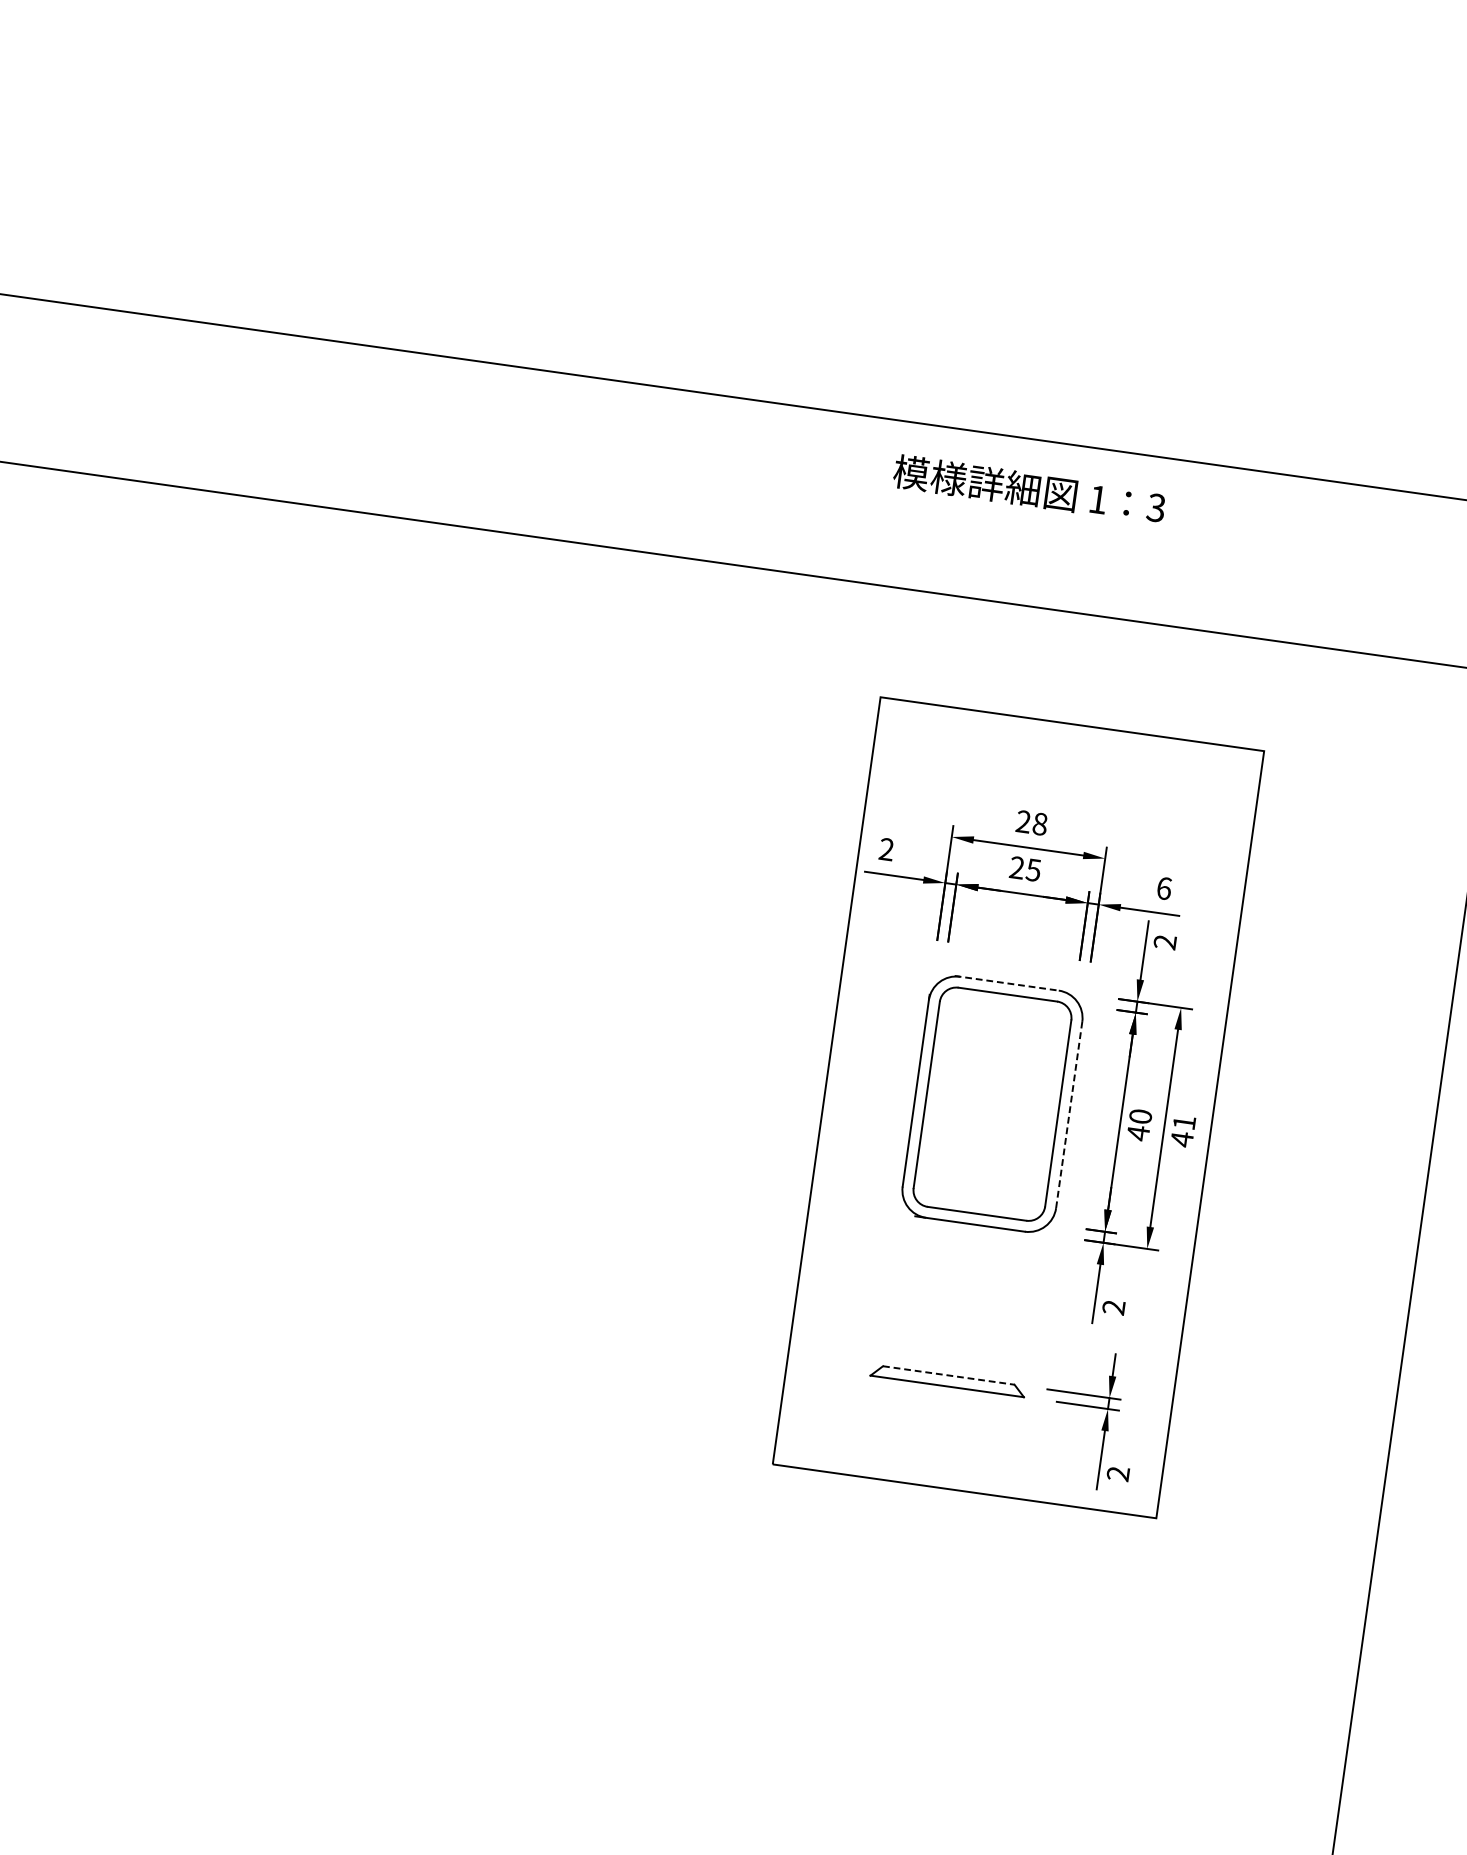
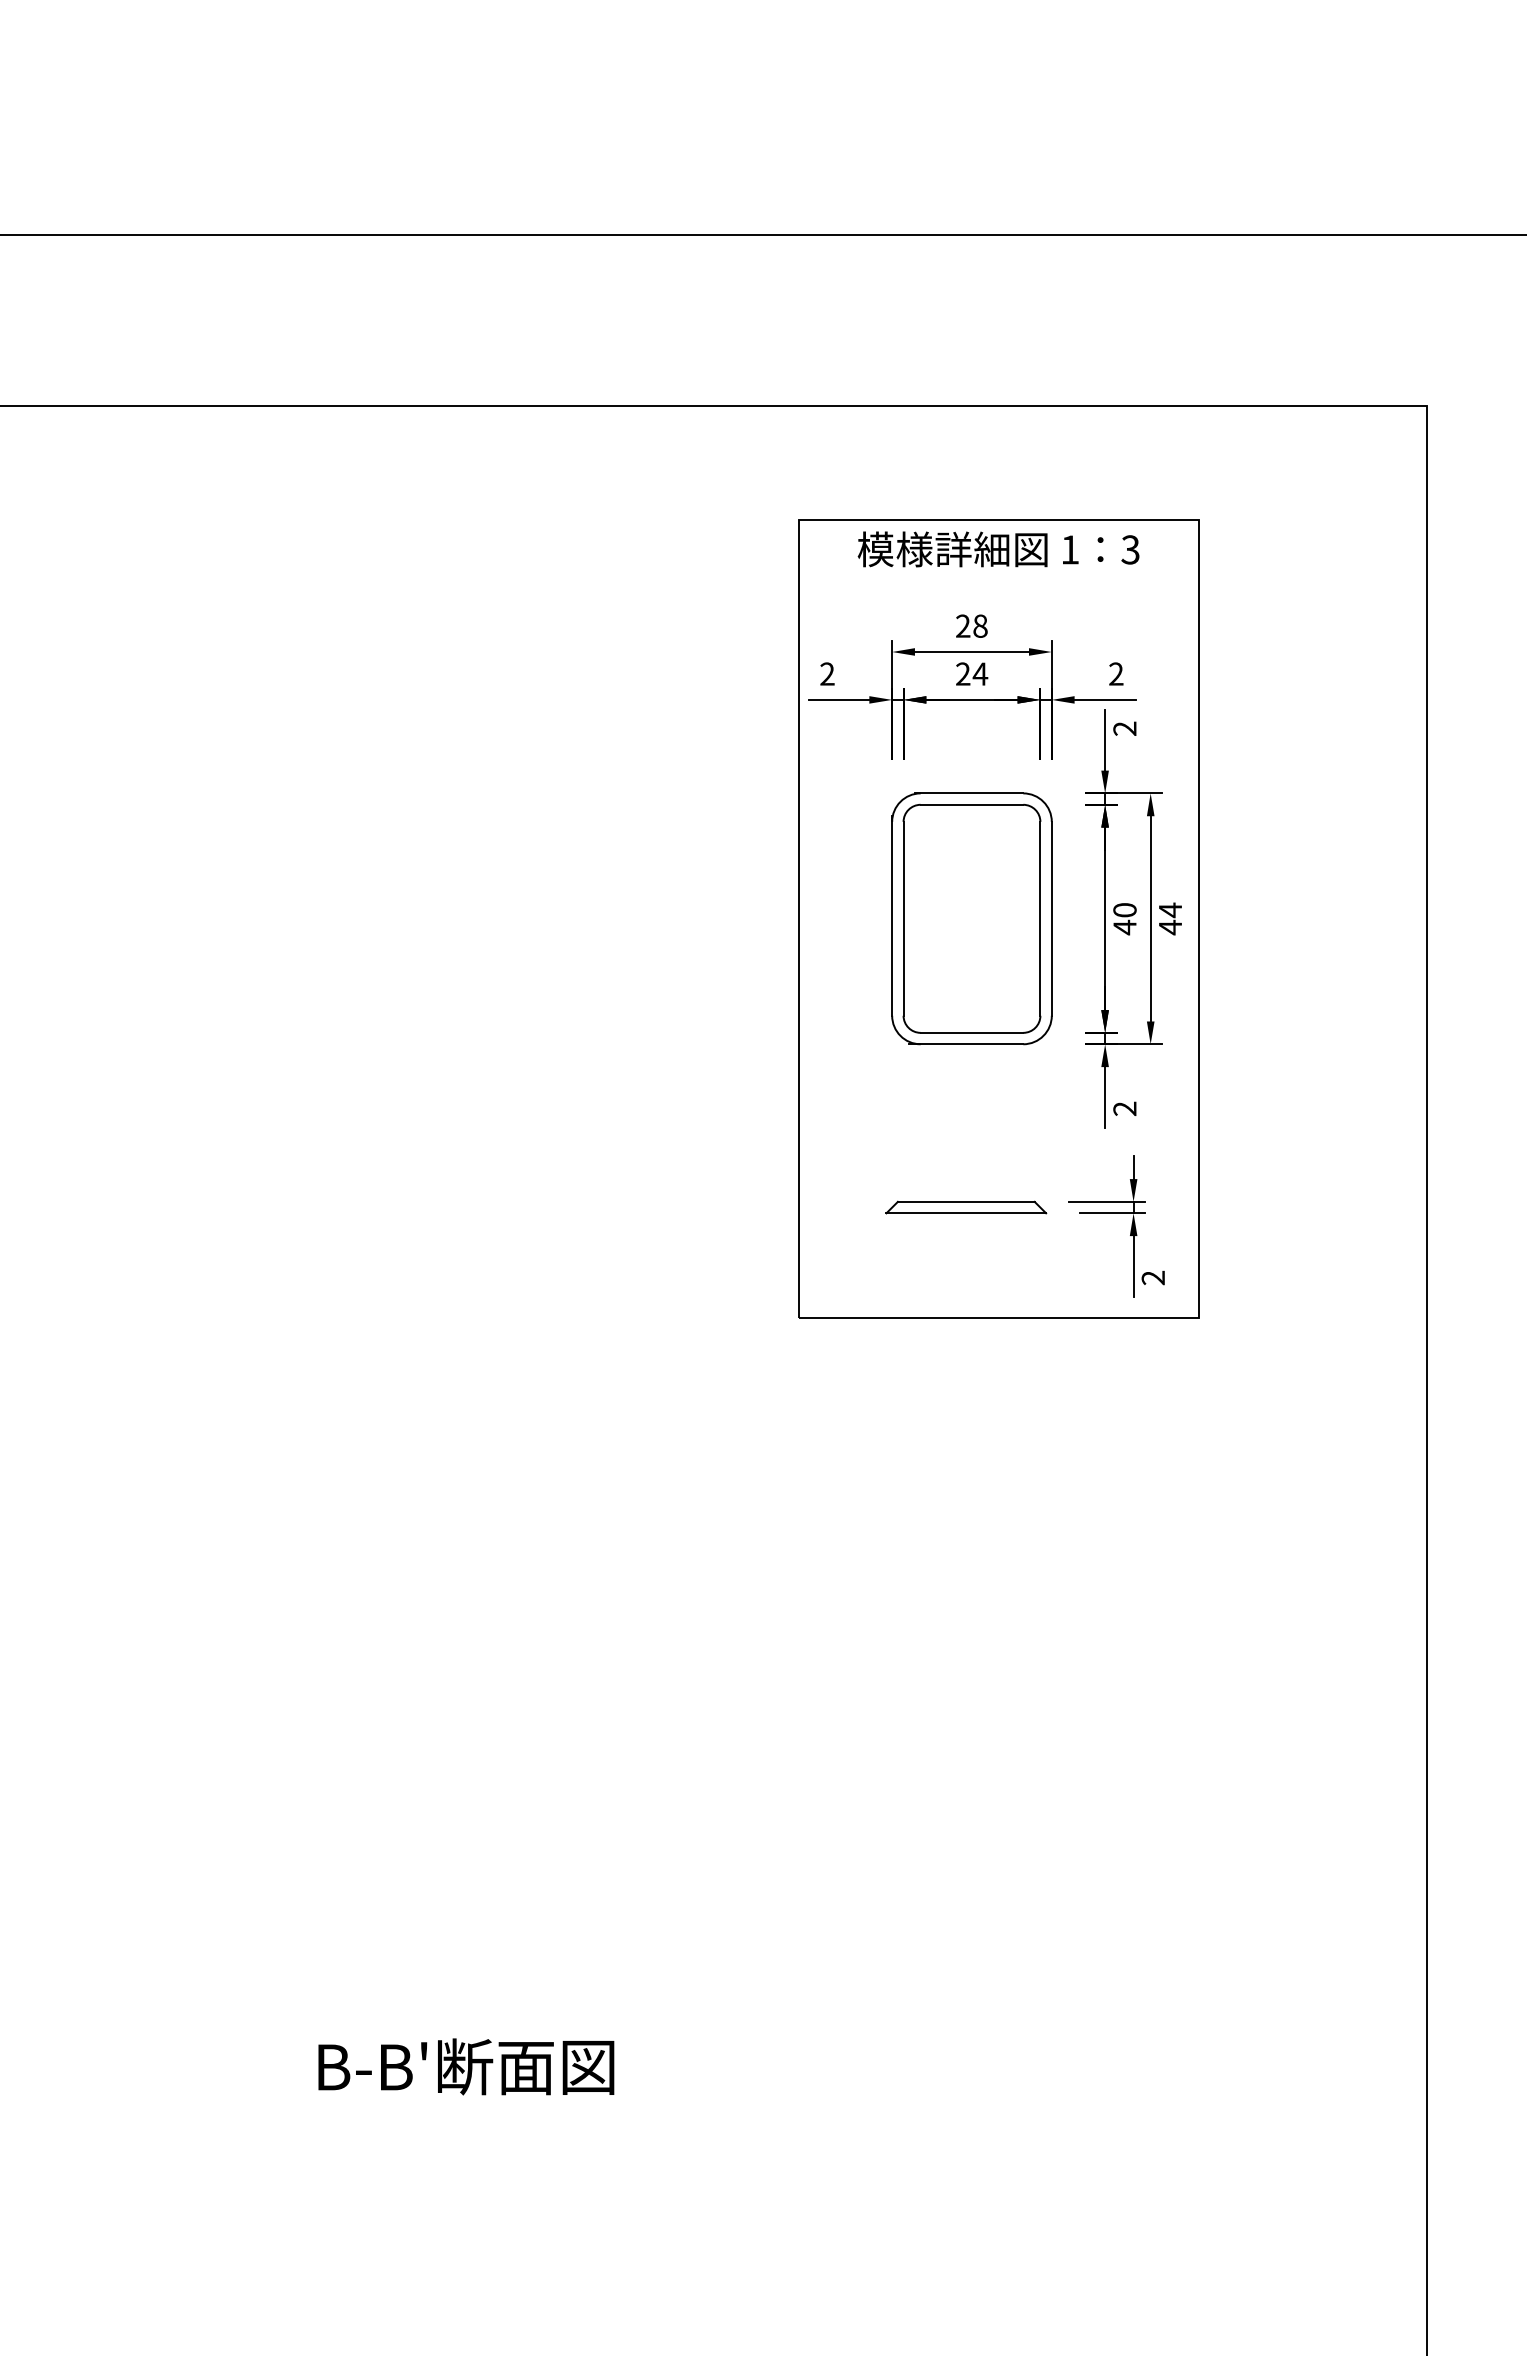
text: (1029, 489) -> (998, 549), moved
text: (1033, 869) -> (980, 673), 25 -> 24
text: (1164, 887) -> (1116, 673), 6 -> 2
line: (1007, 983) -> (969, 793), dashed -> solid
line: (1068, 1114) -> (1051, 918), dashed -> solid
text: (1184, 1123) -> (1170, 910), 41 -> 44
line: (949, 1375) -> (966, 1201), dashed -> solid

